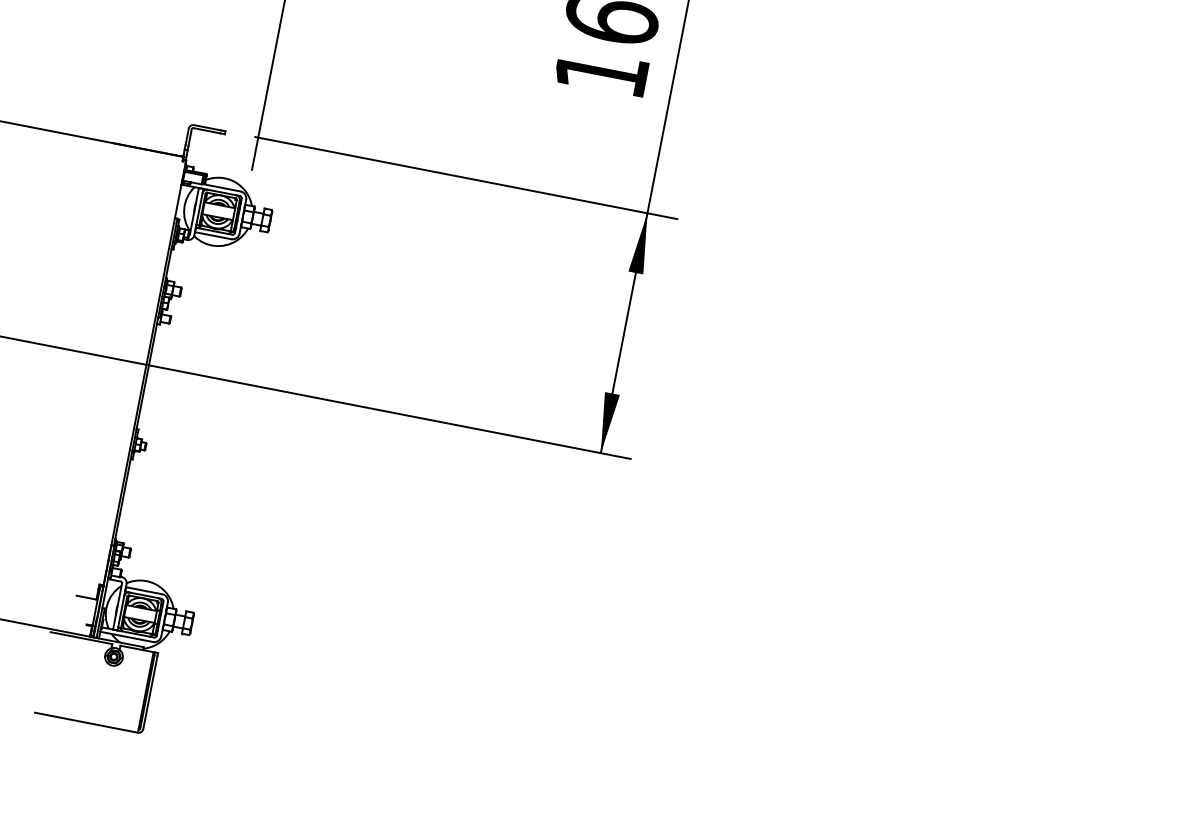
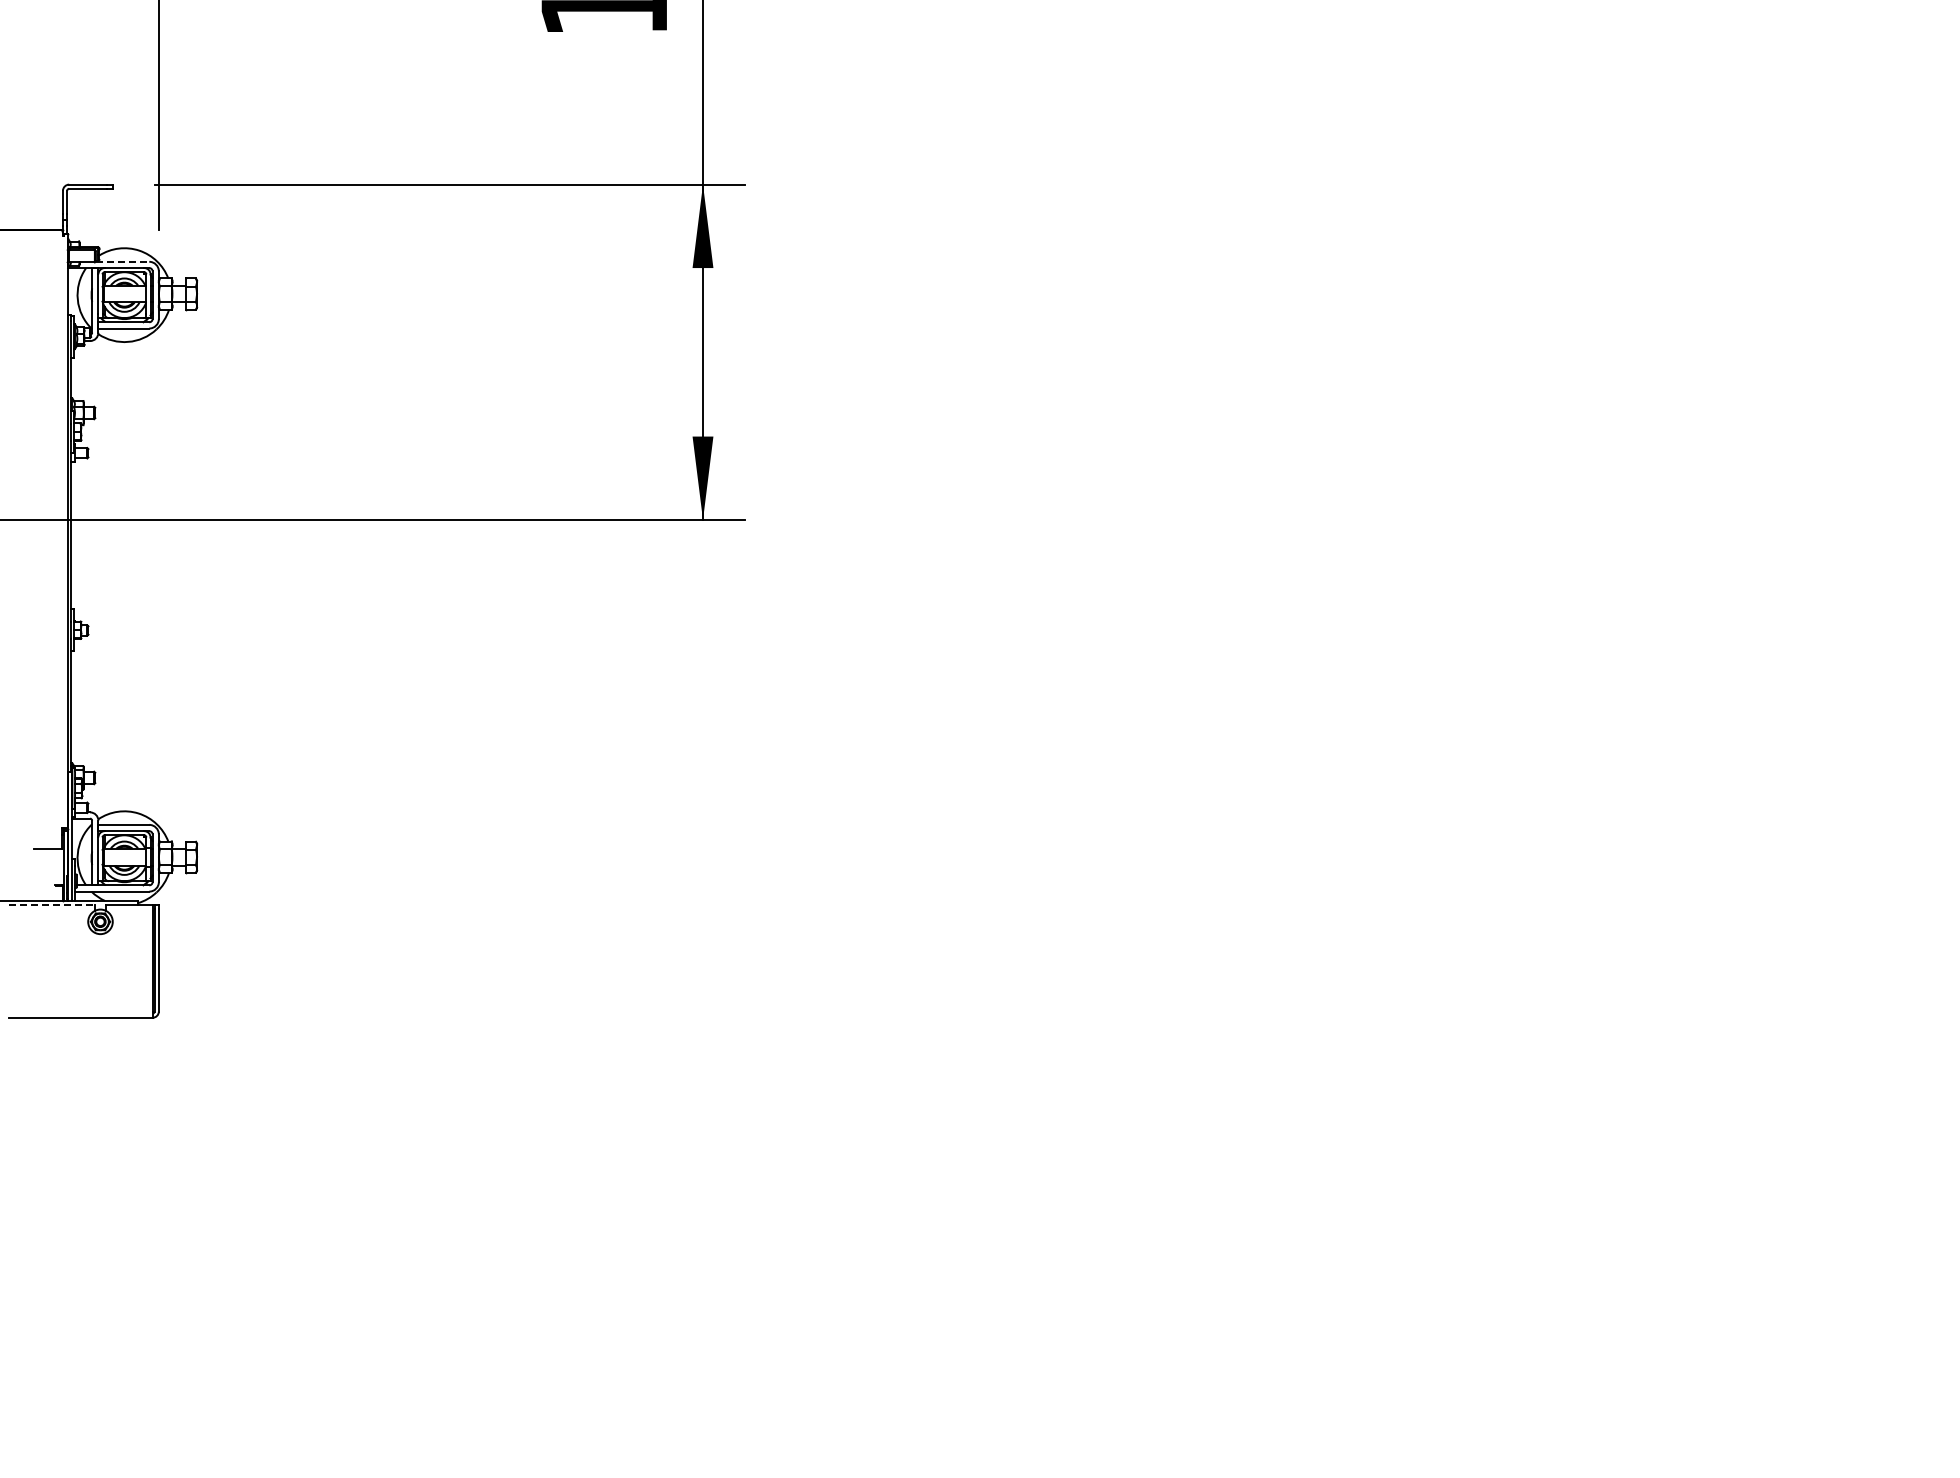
line: (221, 187) -> (122, 261), solid -> dashed
line: (81, 638) -> (52, 905), solid -> dashed

